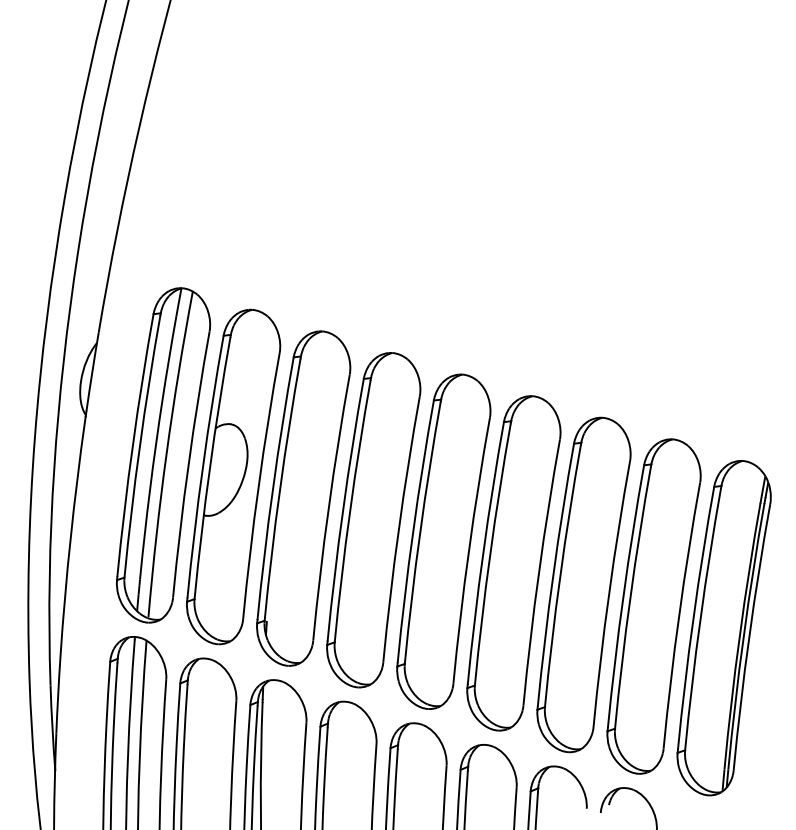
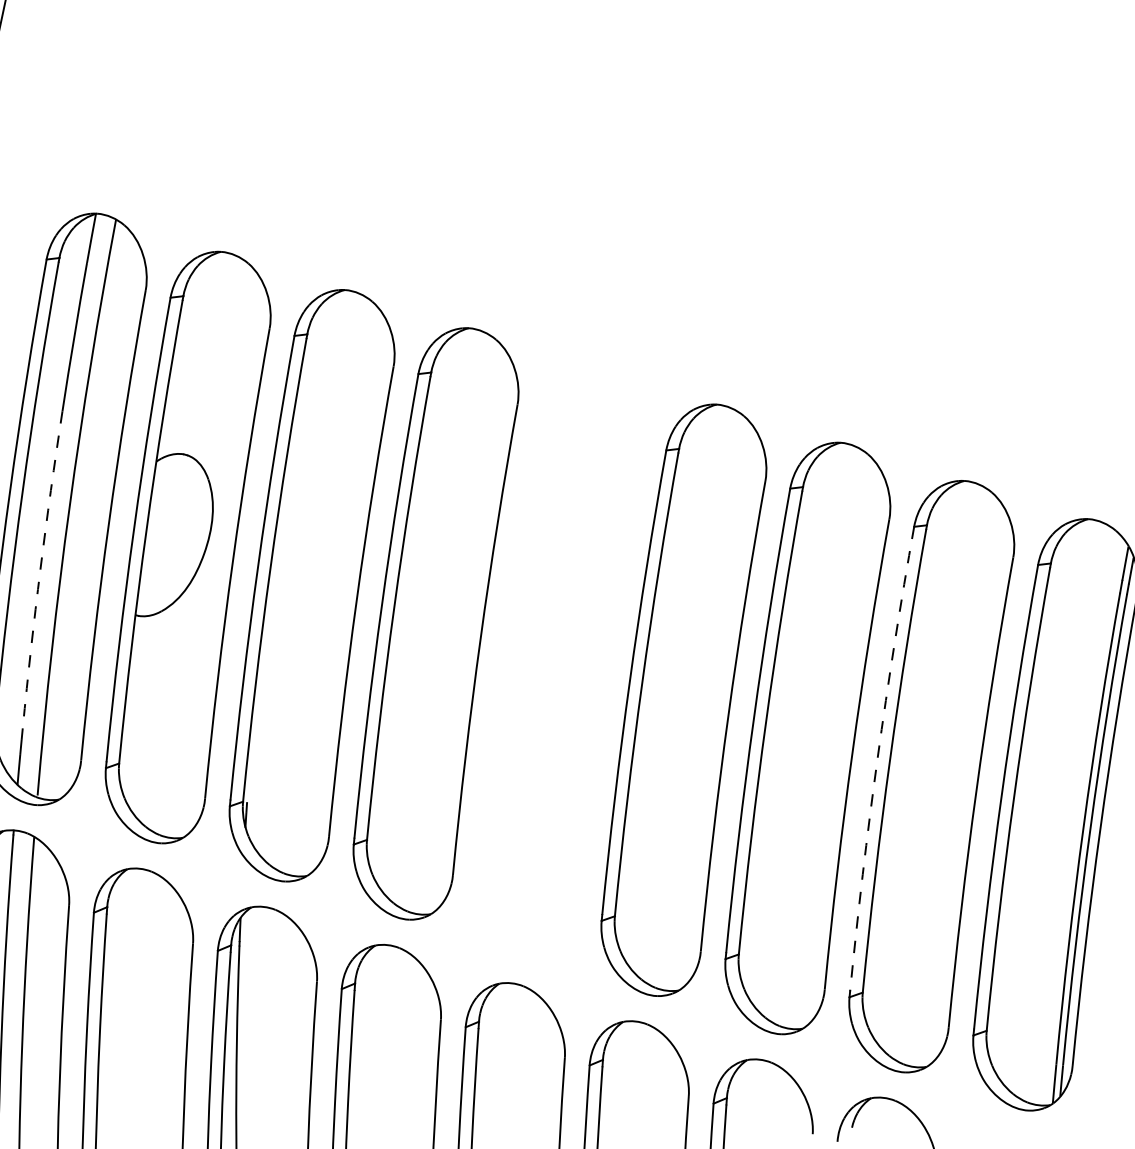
arc: (150, 489) -> (41, 569), solid -> dashed
part: (443, 541) -> (559, 661), removed
arc: (623, 596) -> (877, 758), solid -> dashed

